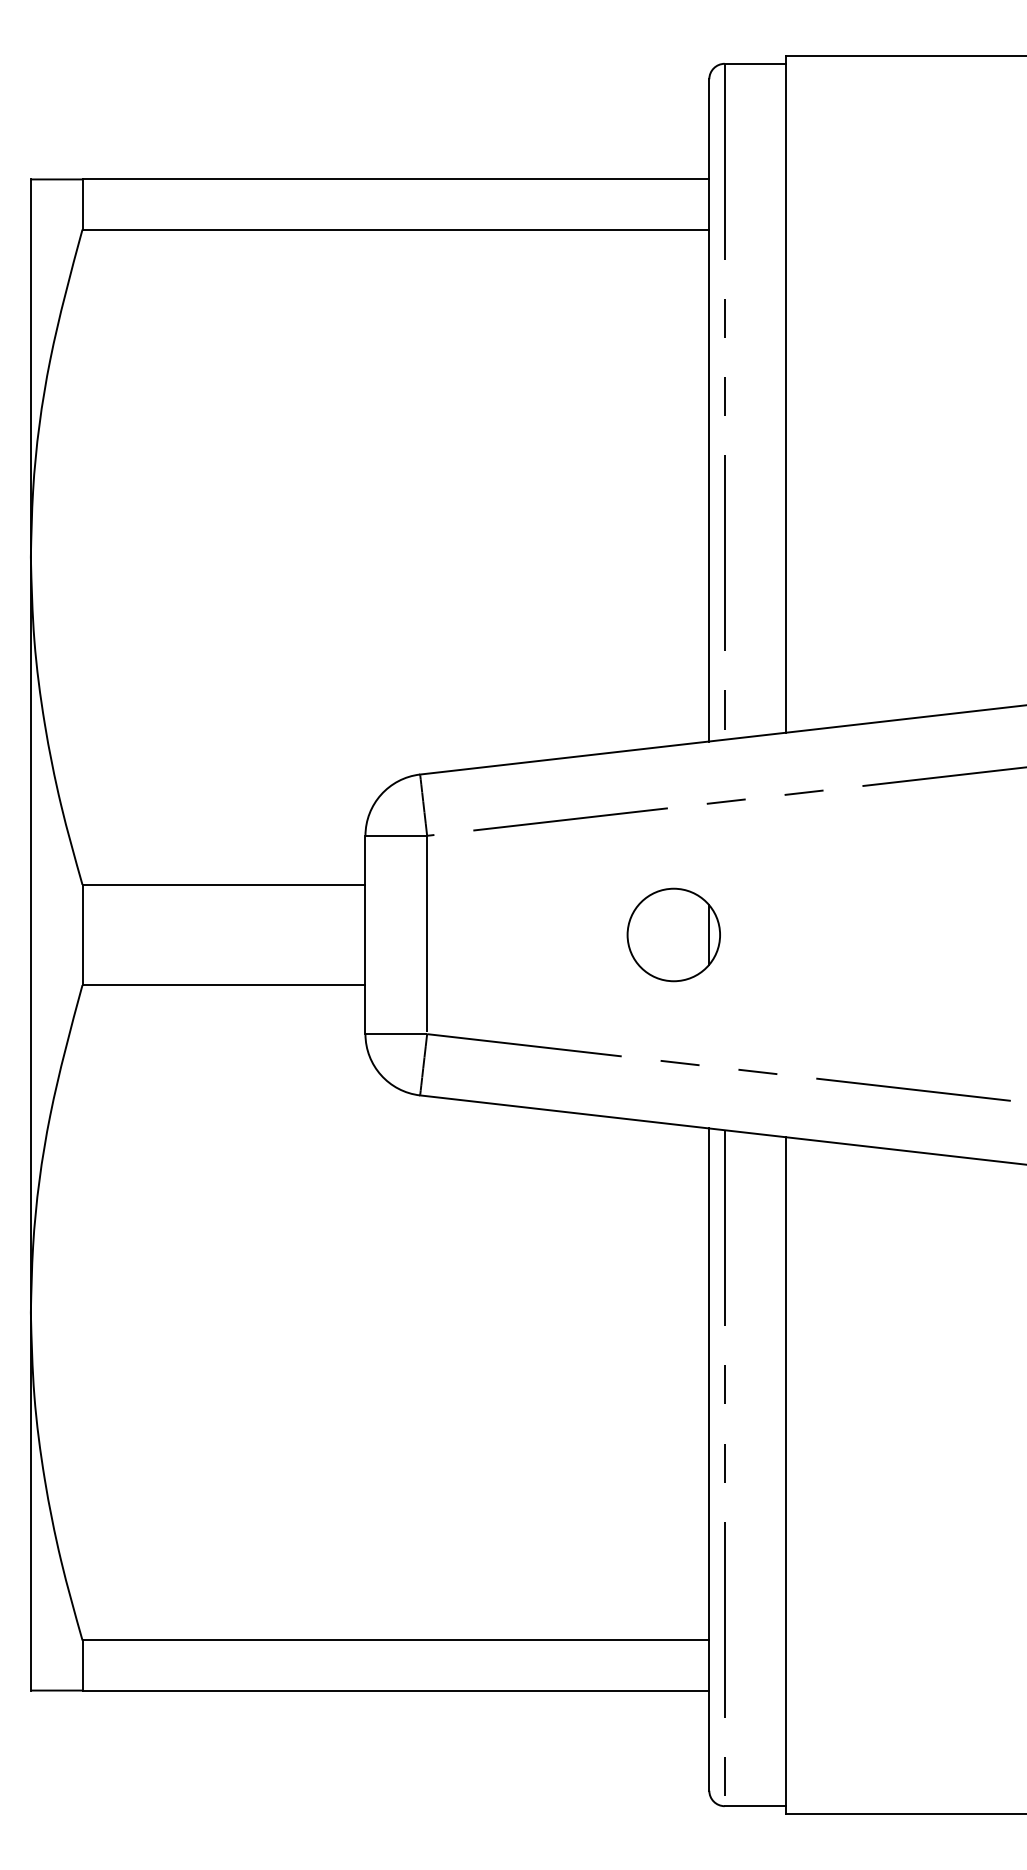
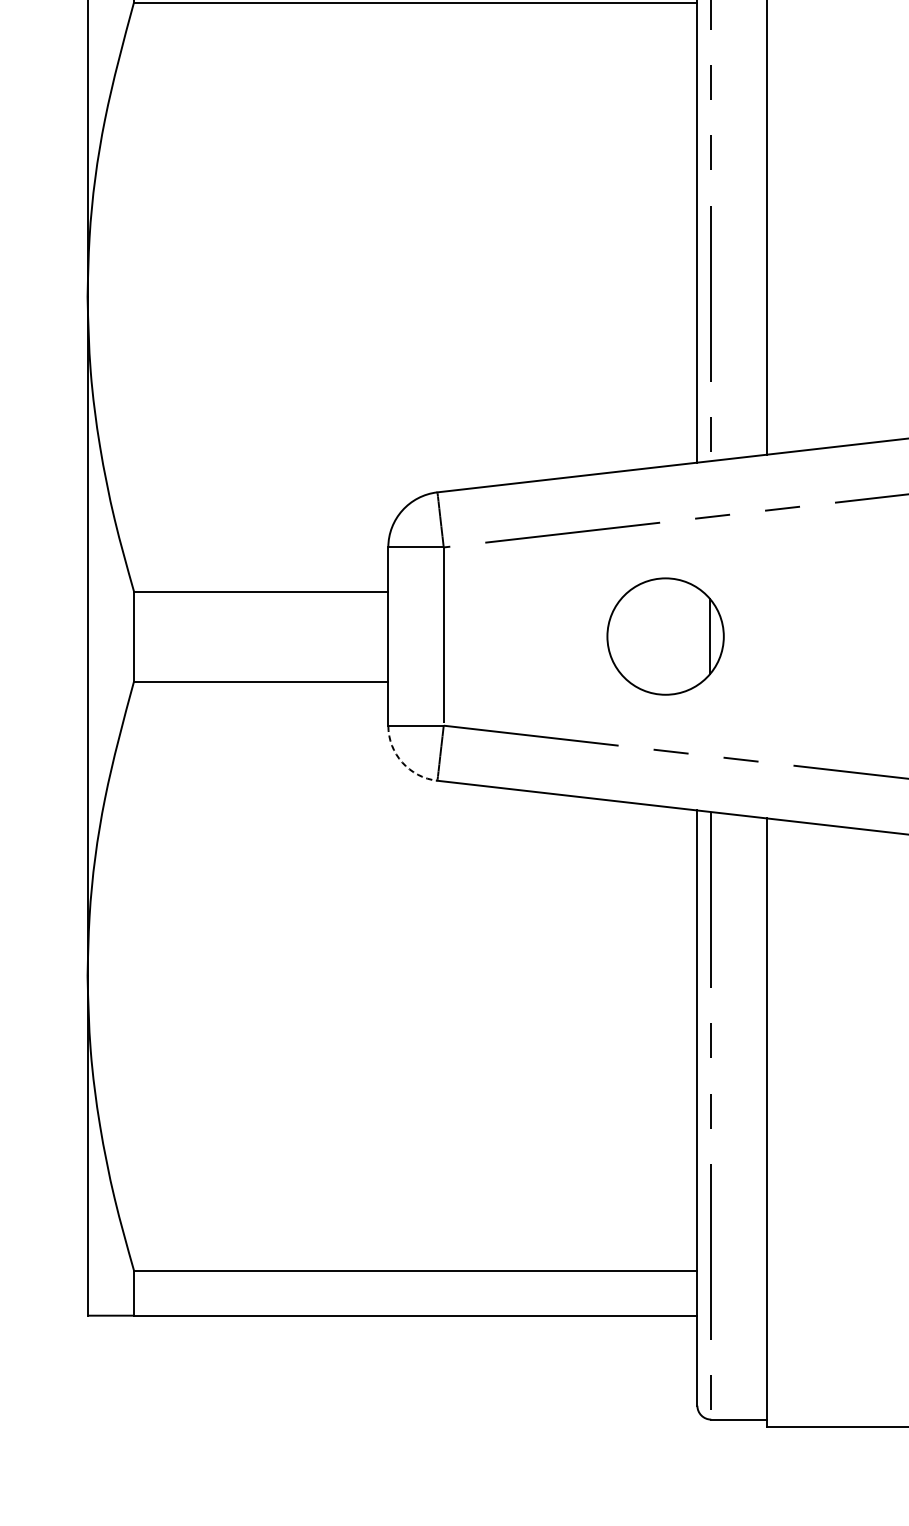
part: (673, 934) -> (665, 636), size x1.4
arc: (381, 1075) -> (402, 762), solid -> dashed

